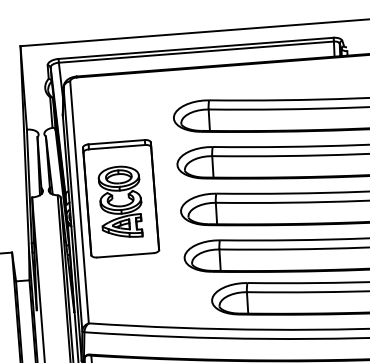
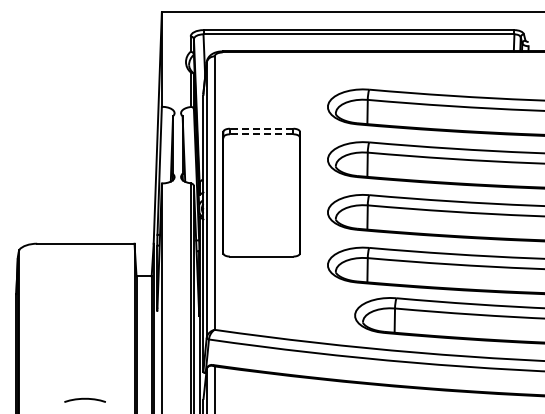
line: (116, 142) -> (261, 128), solid -> dashed
line: (116, 147) -> (261, 134), solid -> dashed
part: (120, 202) -> (260, 196), removed

